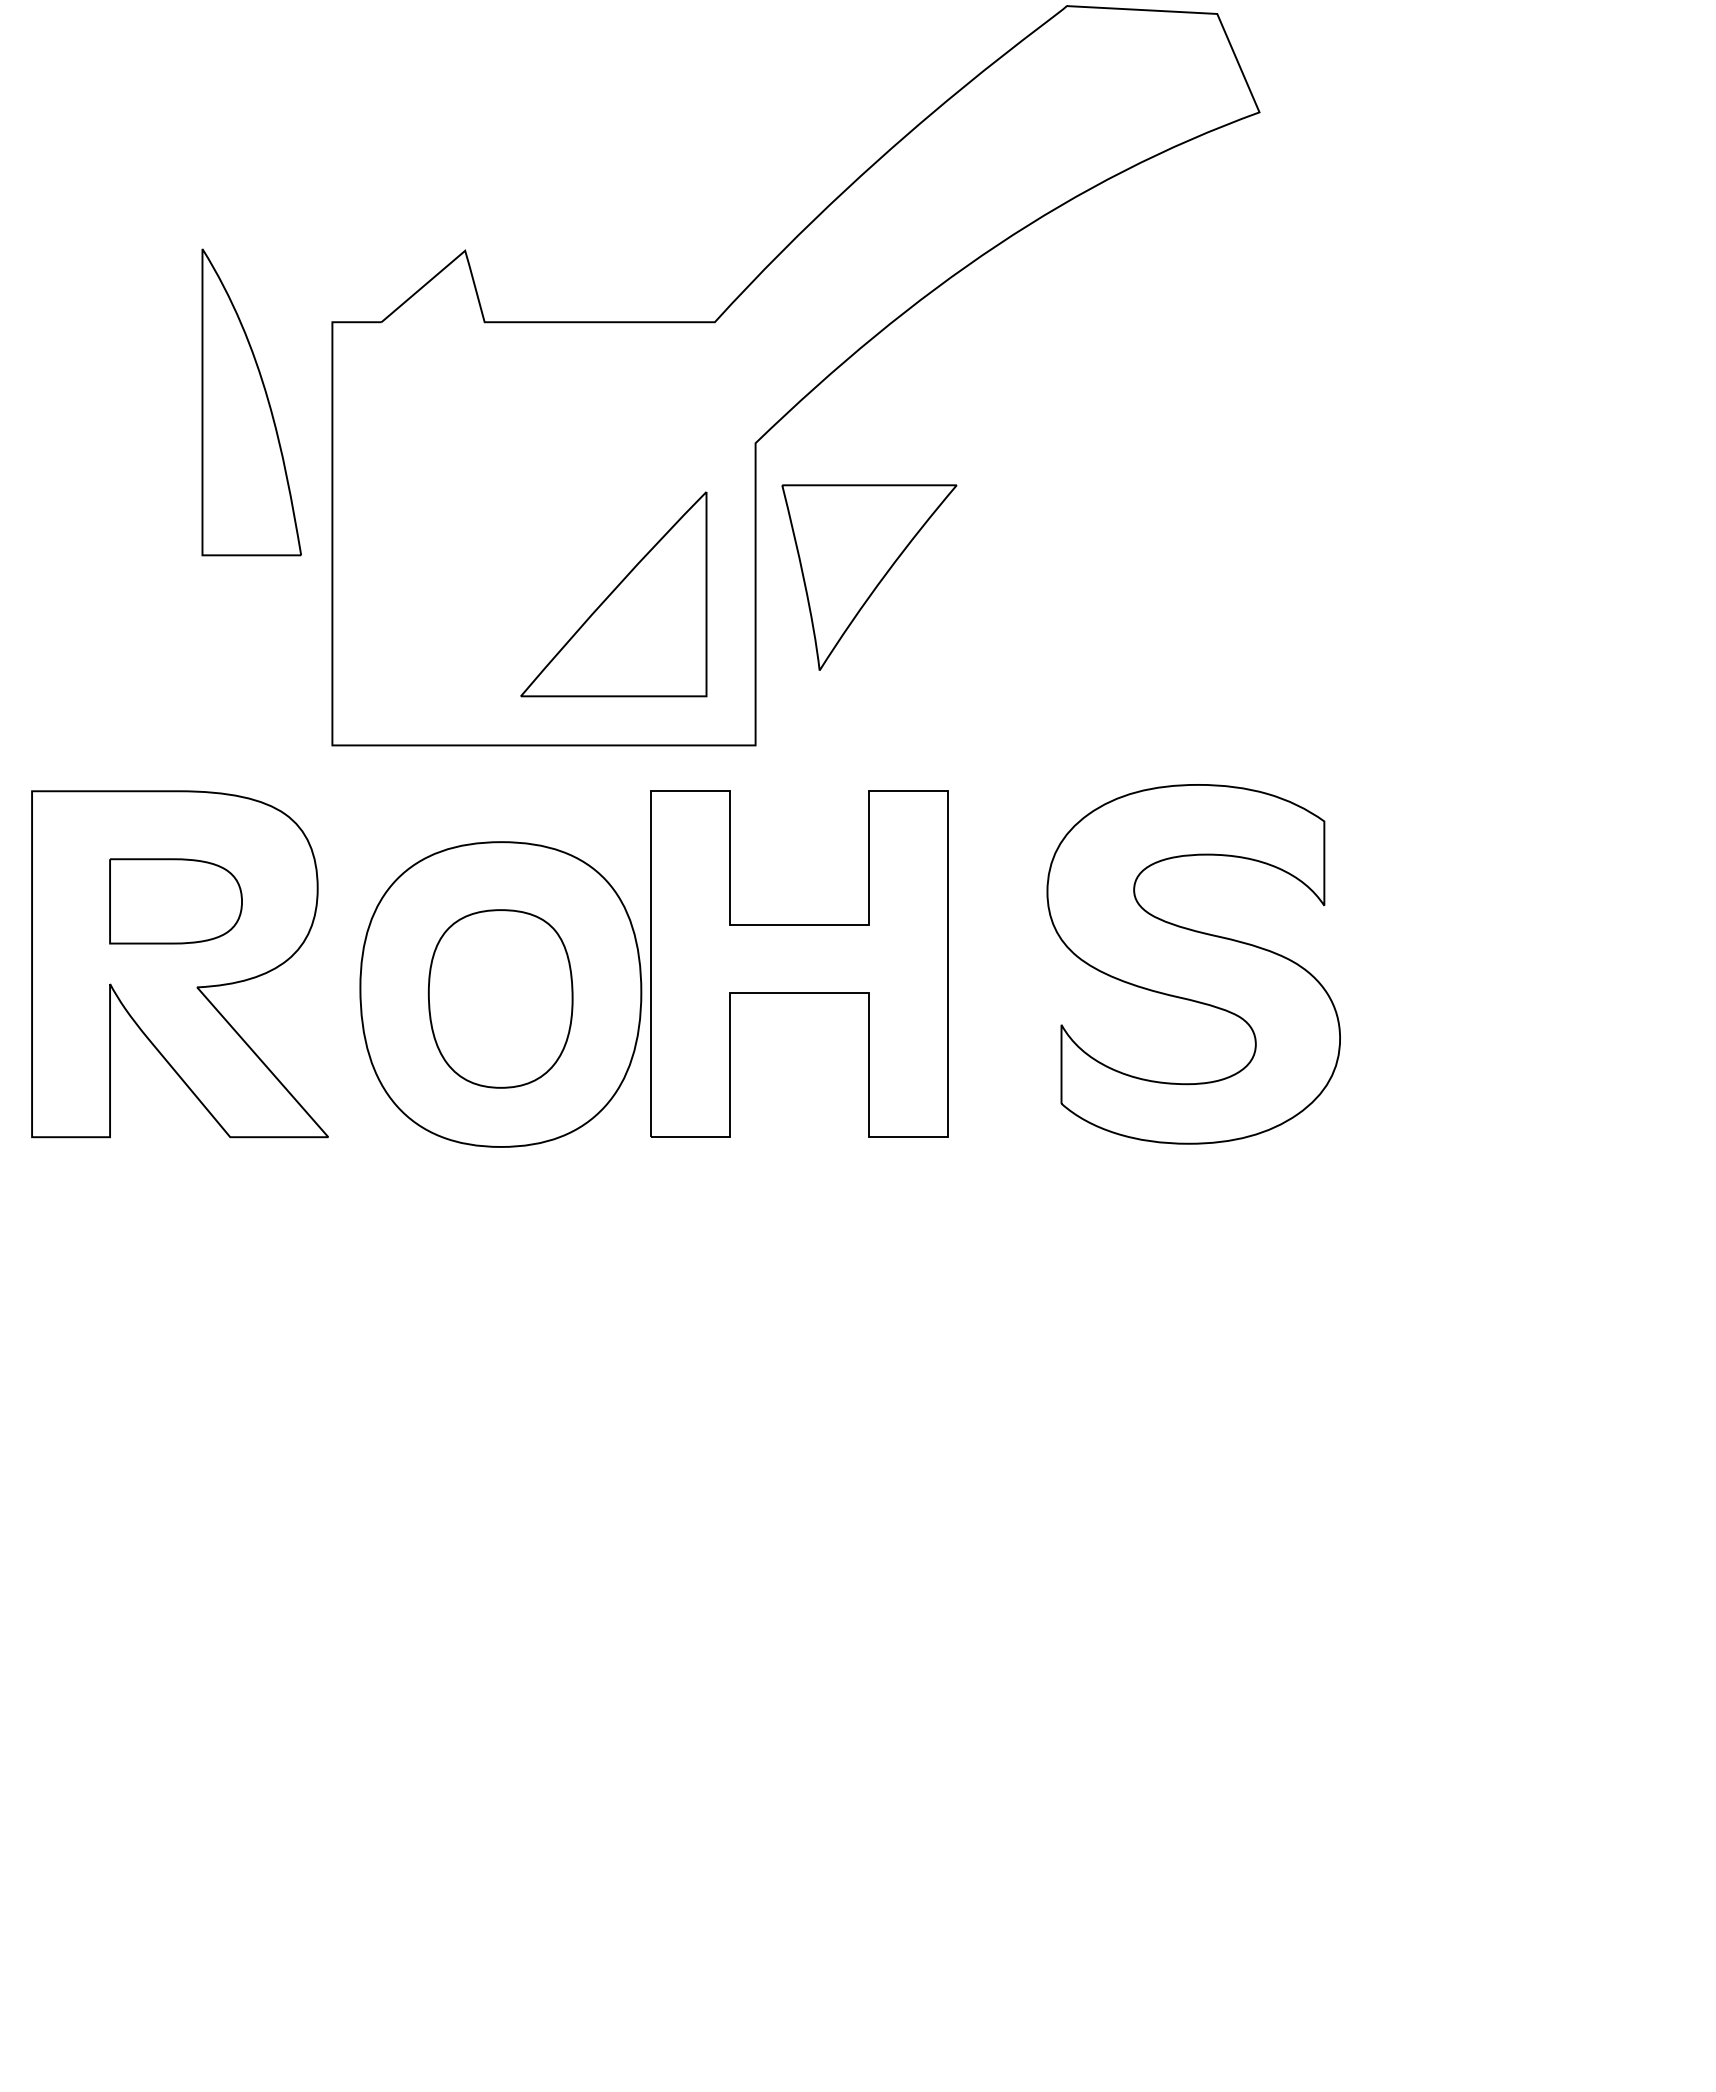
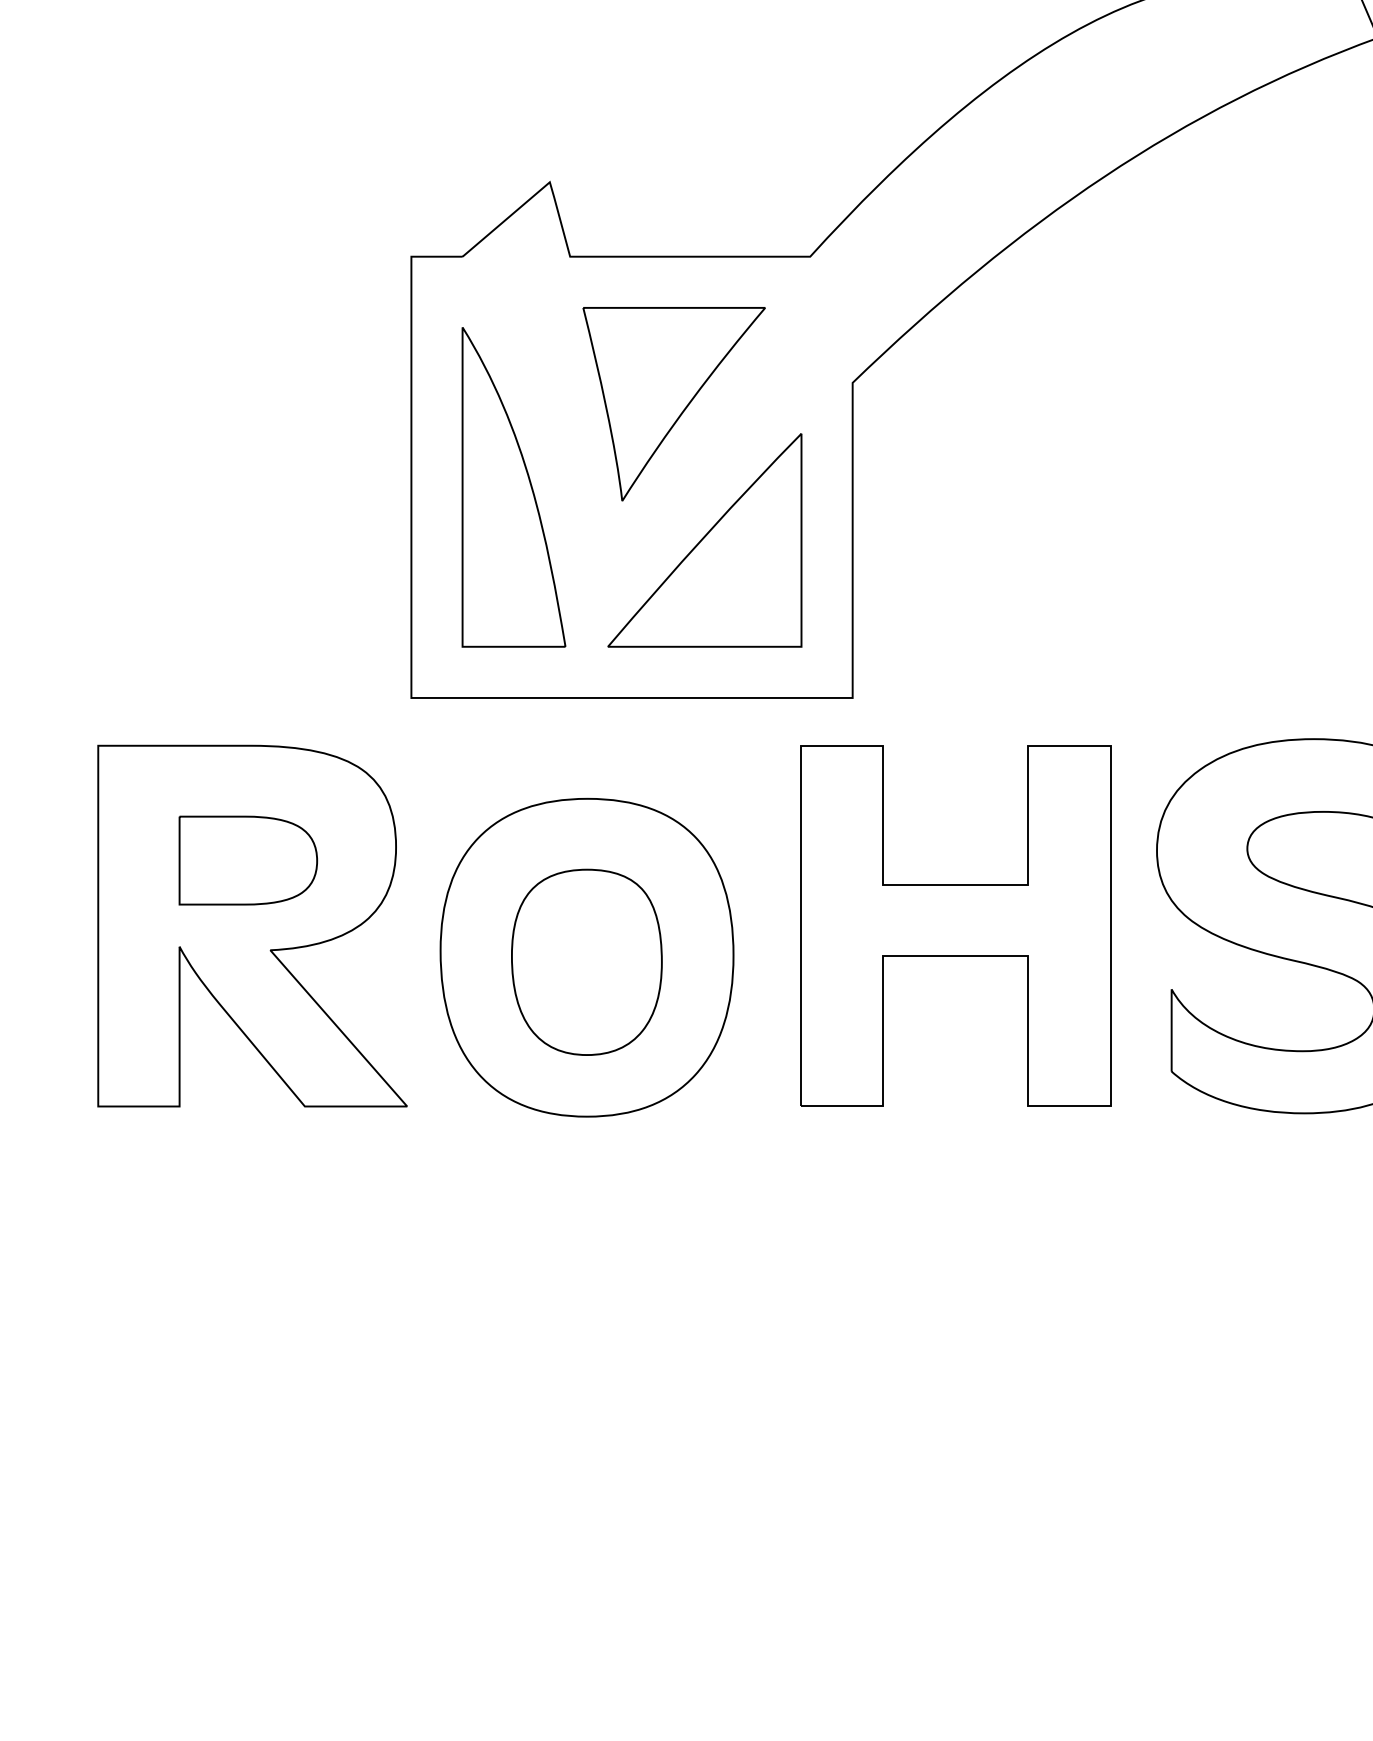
part: (251, 402) -> (513, 487), moved
part: (869, 577) -> (674, 404), moved
part: (799, 963) -> (955, 925), moved

